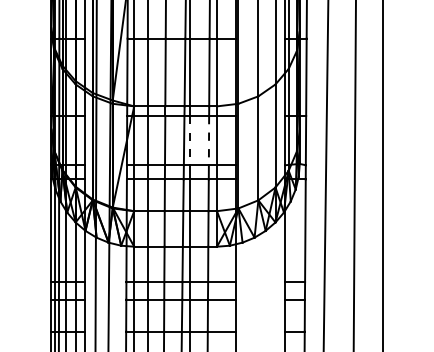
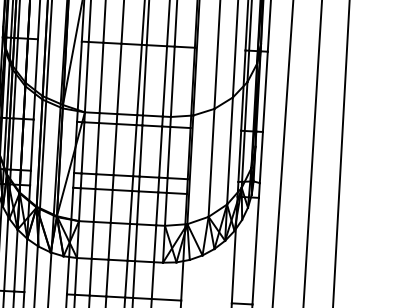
line: (190, 140) -> (141, 150), dashed -> solid
line: (209, 140) -> (161, 151), dashed -> solid

